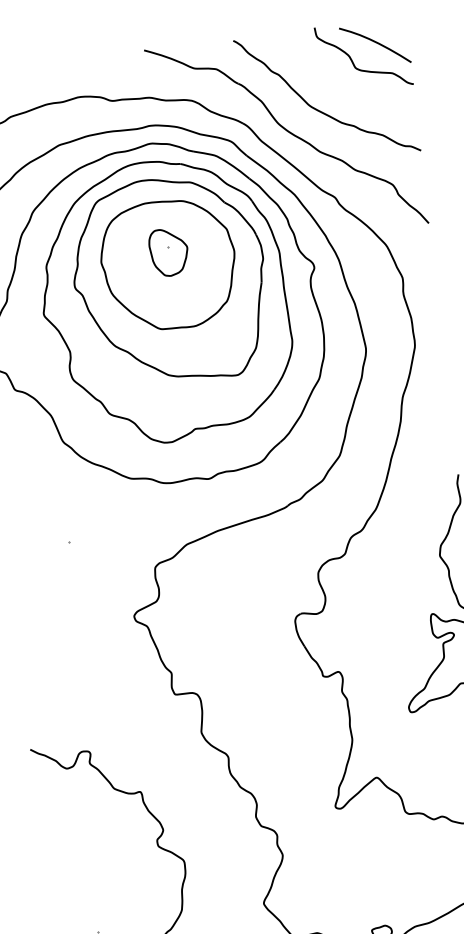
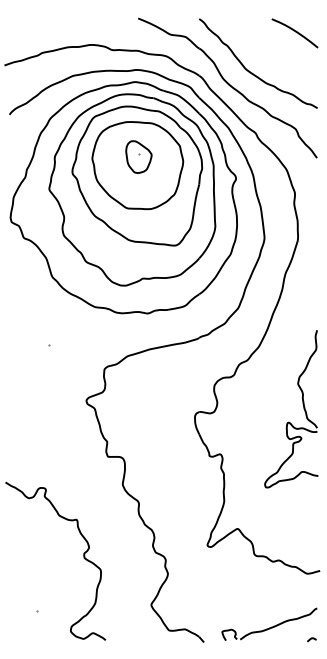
curve: (352, 58) -> (278, 40), removed

